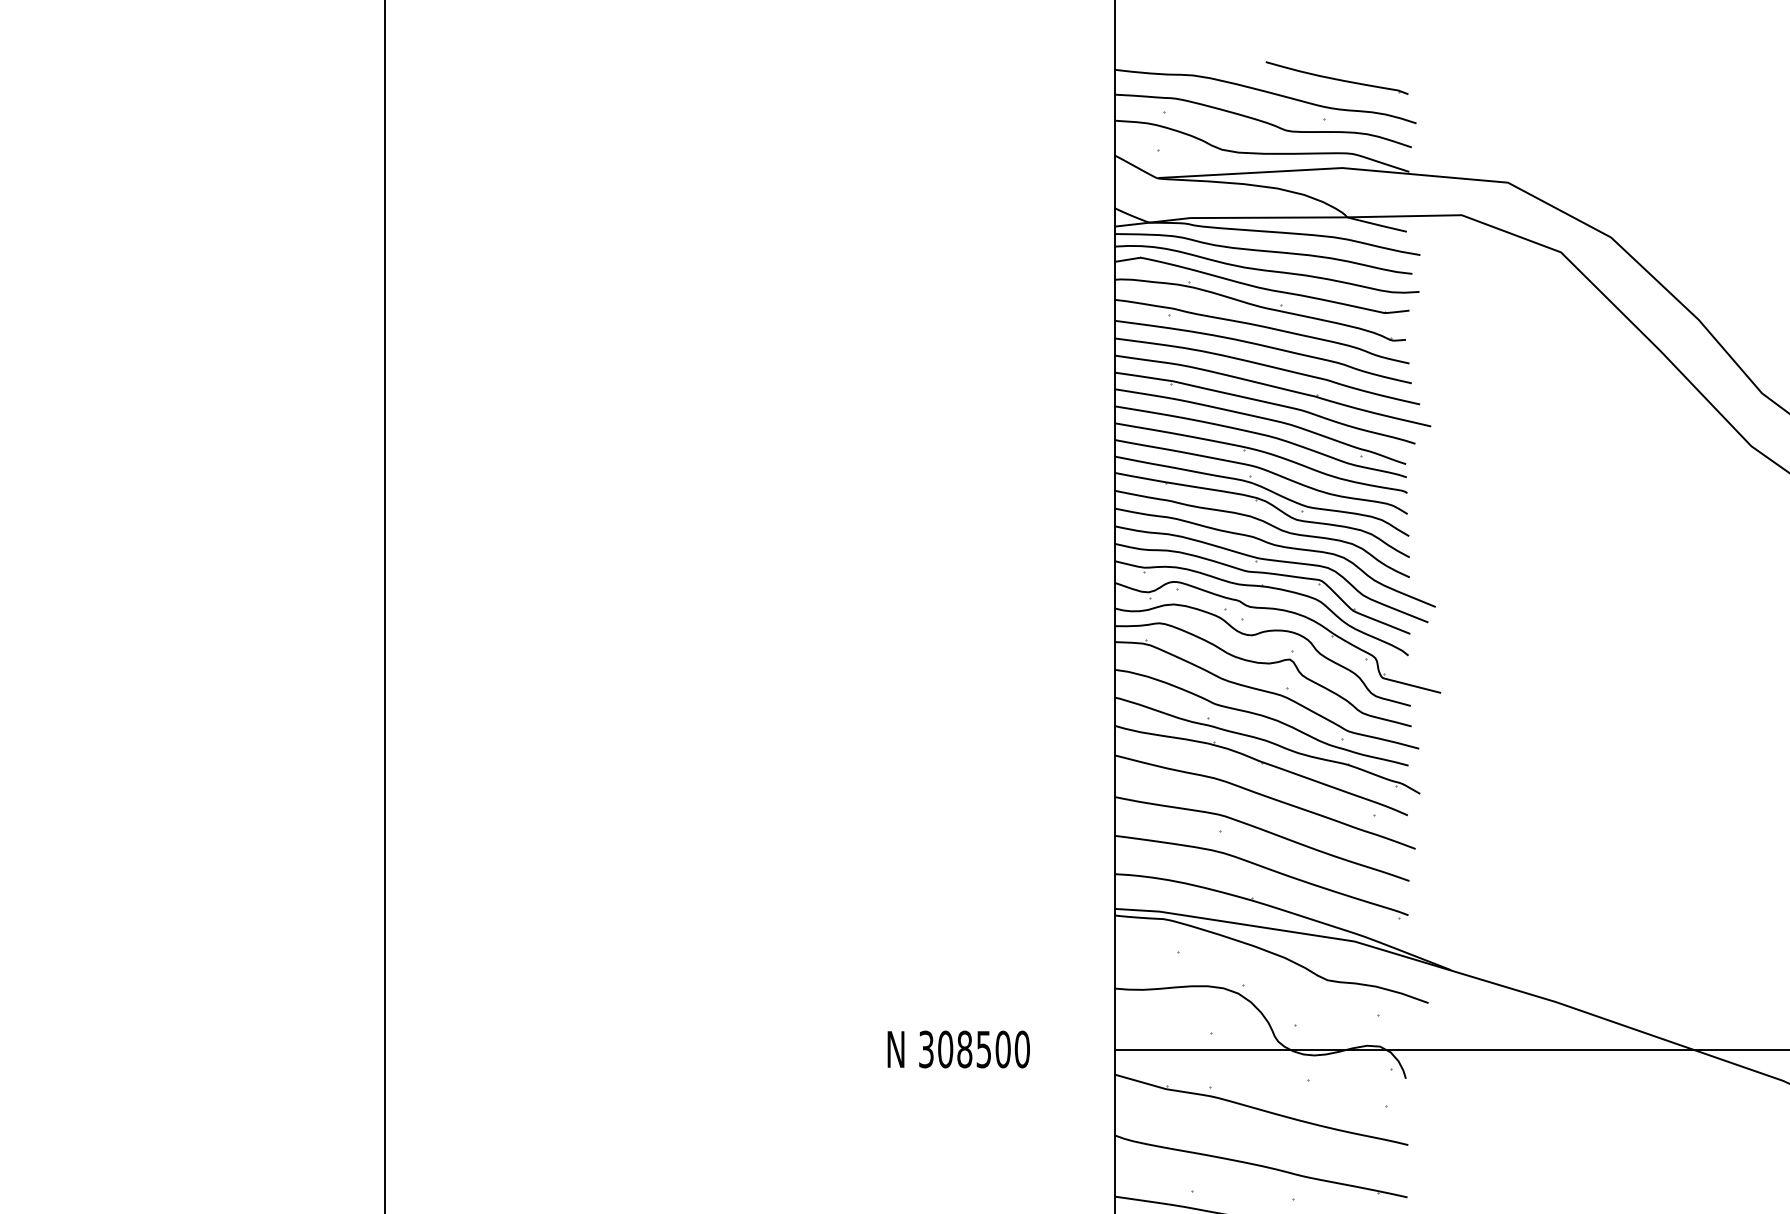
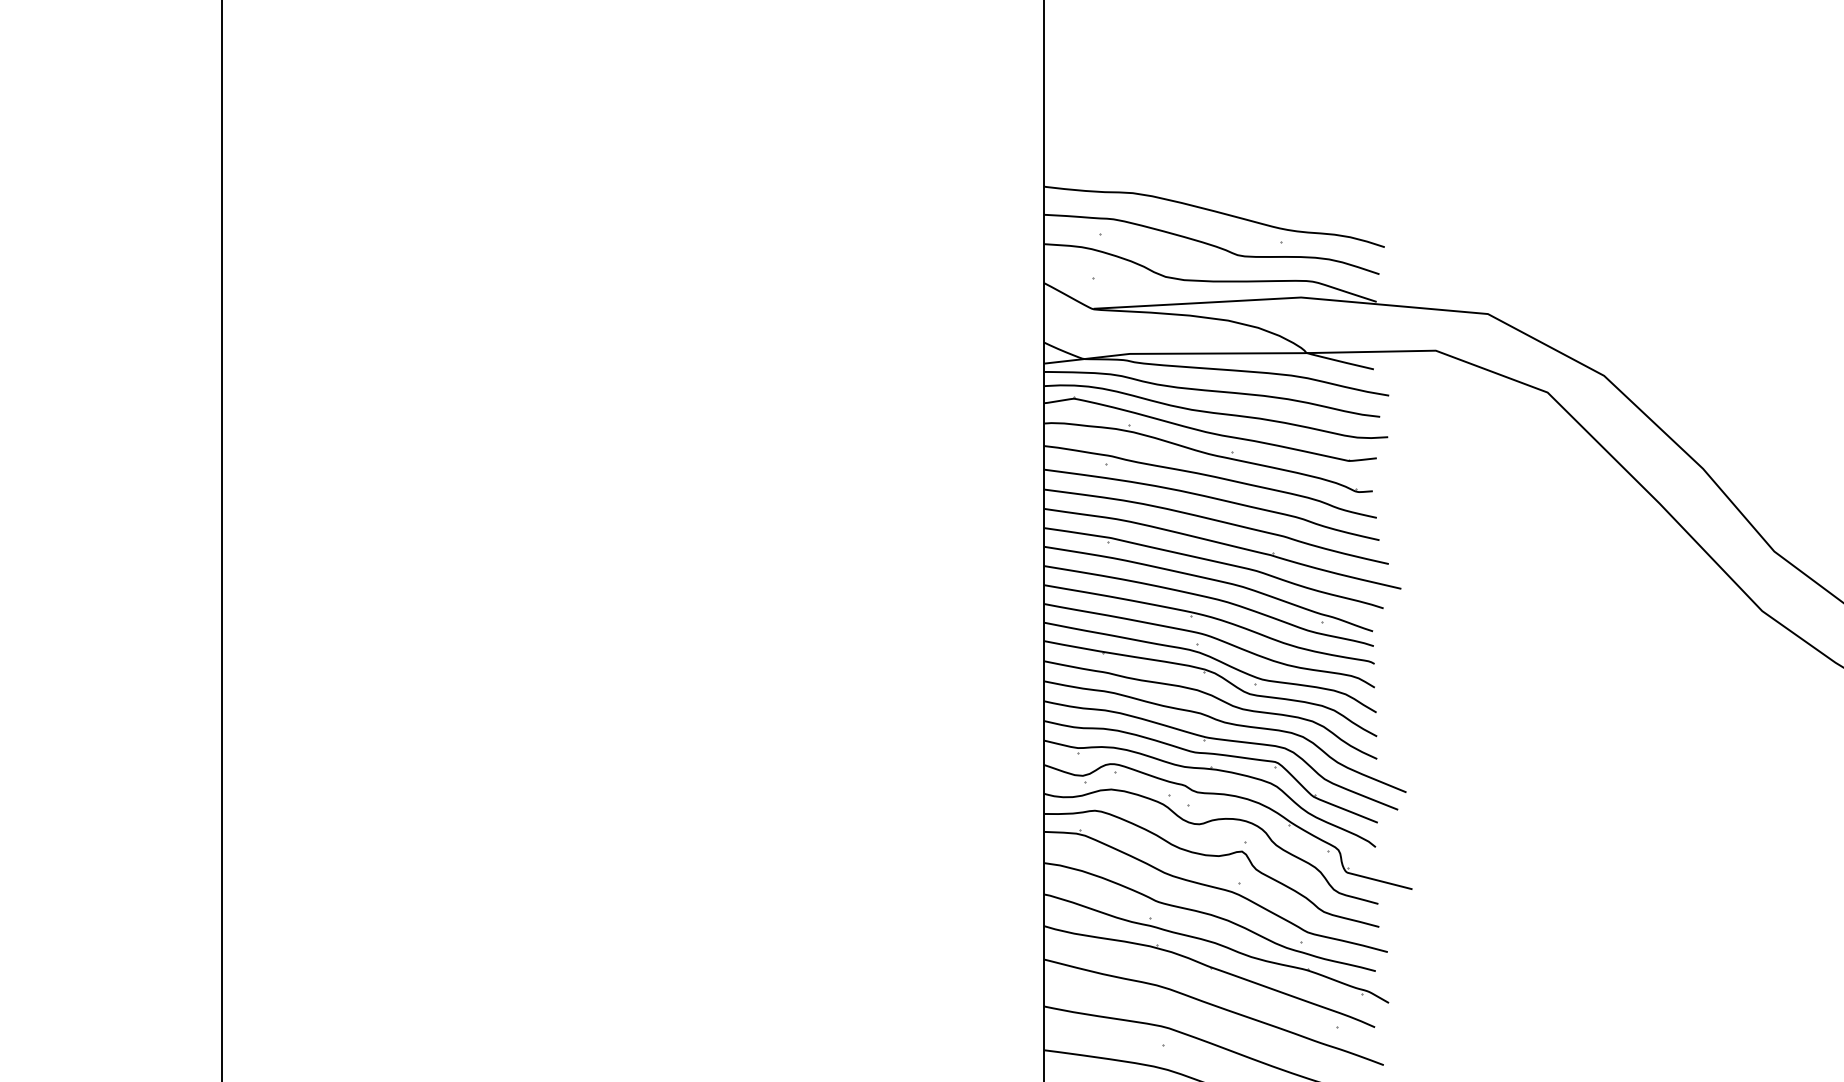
part: (1336, 77) -> (1294, 195), removed

